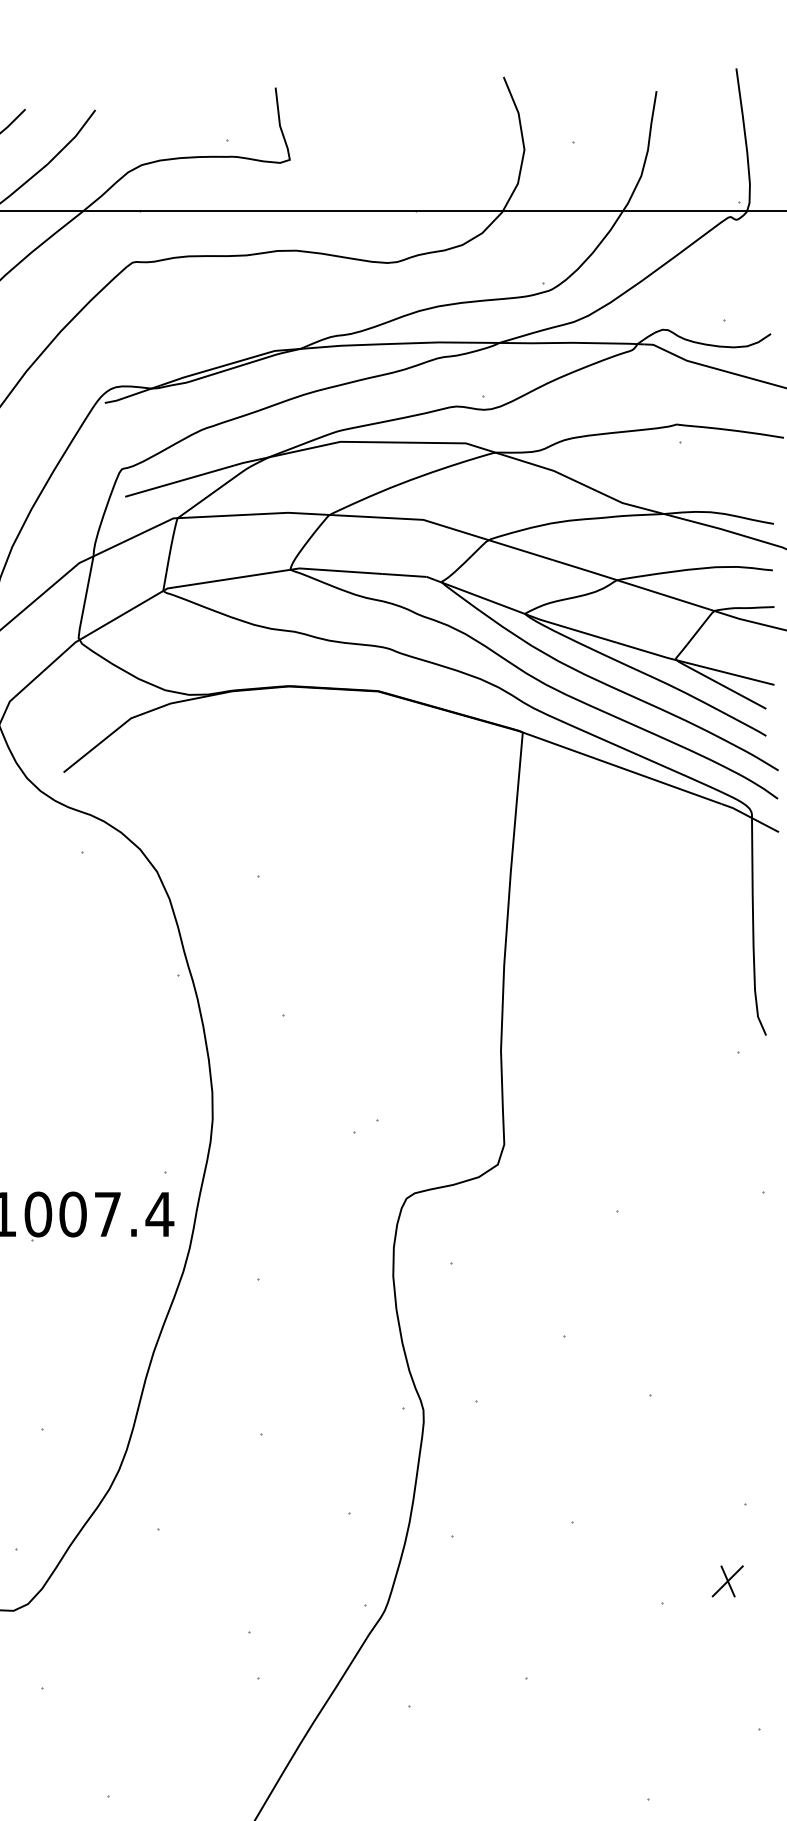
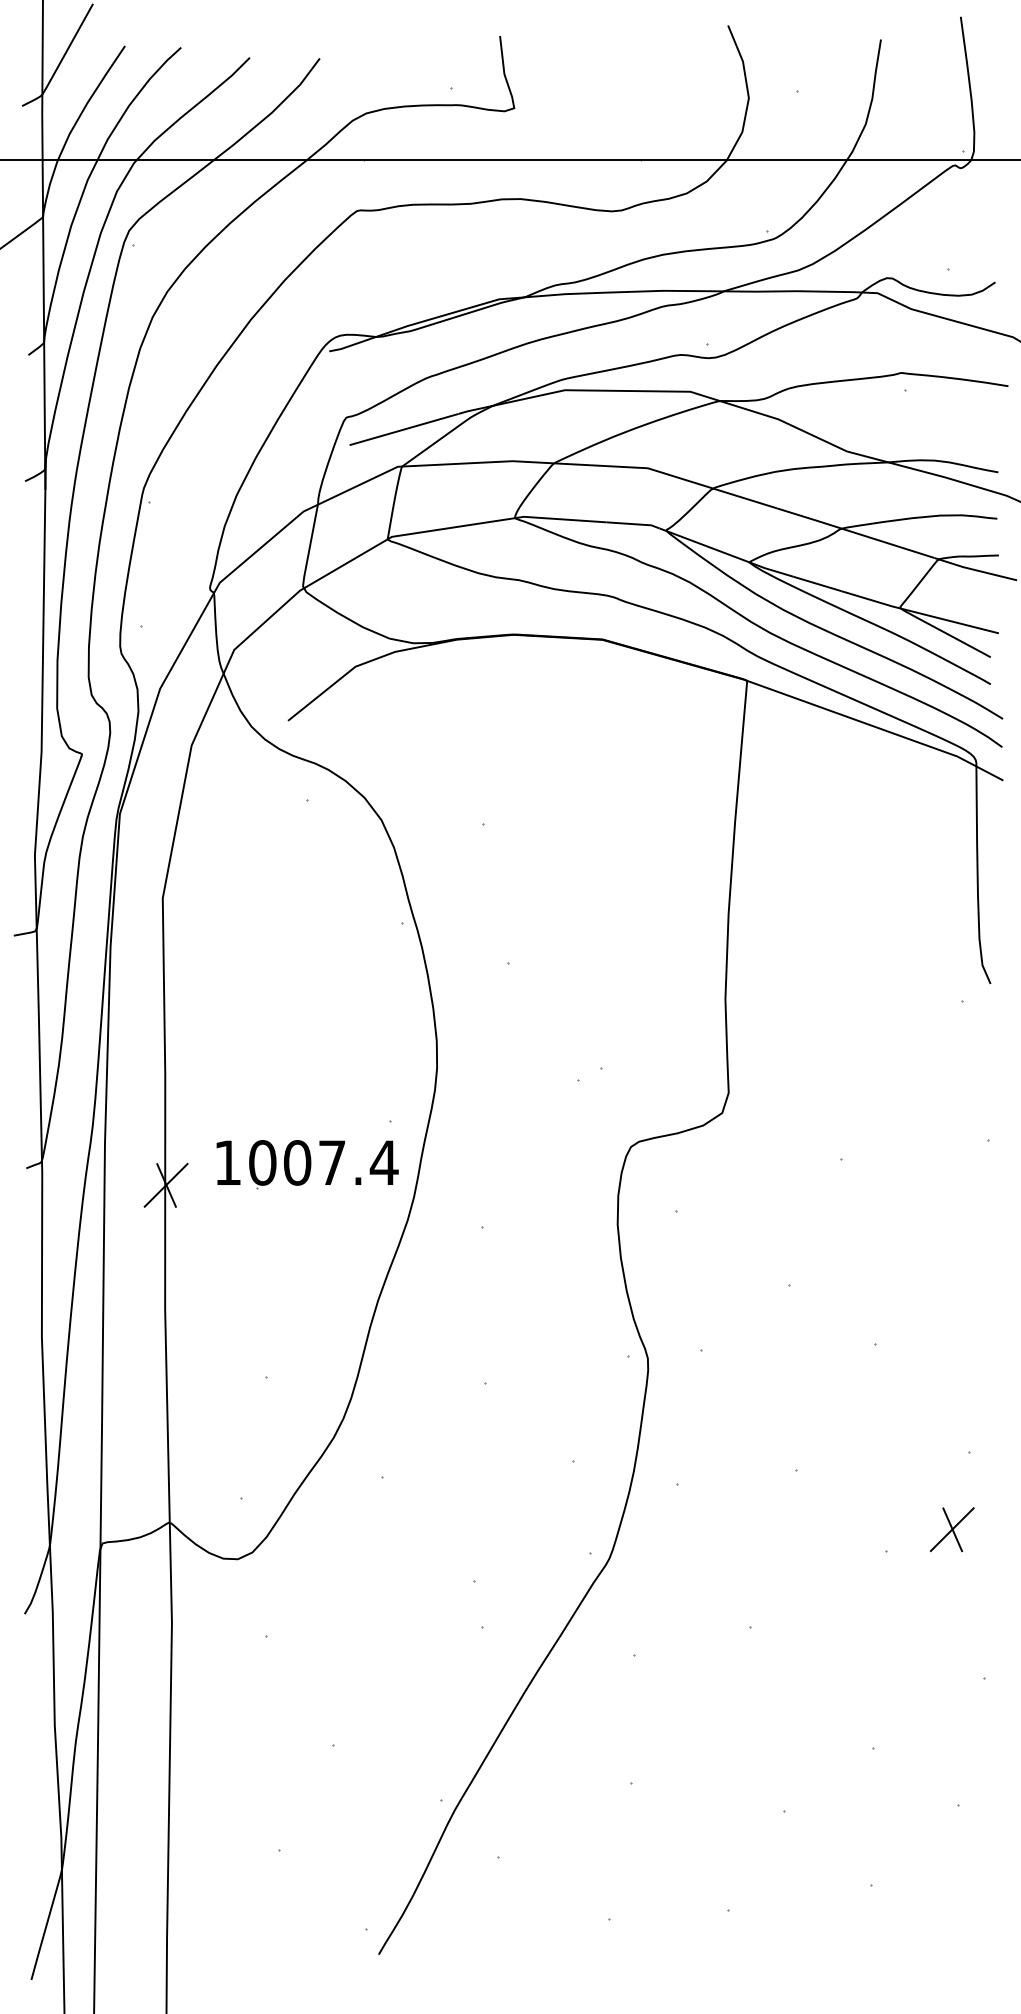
part: (727, 1581) -> (951, 1529), size x1.43

